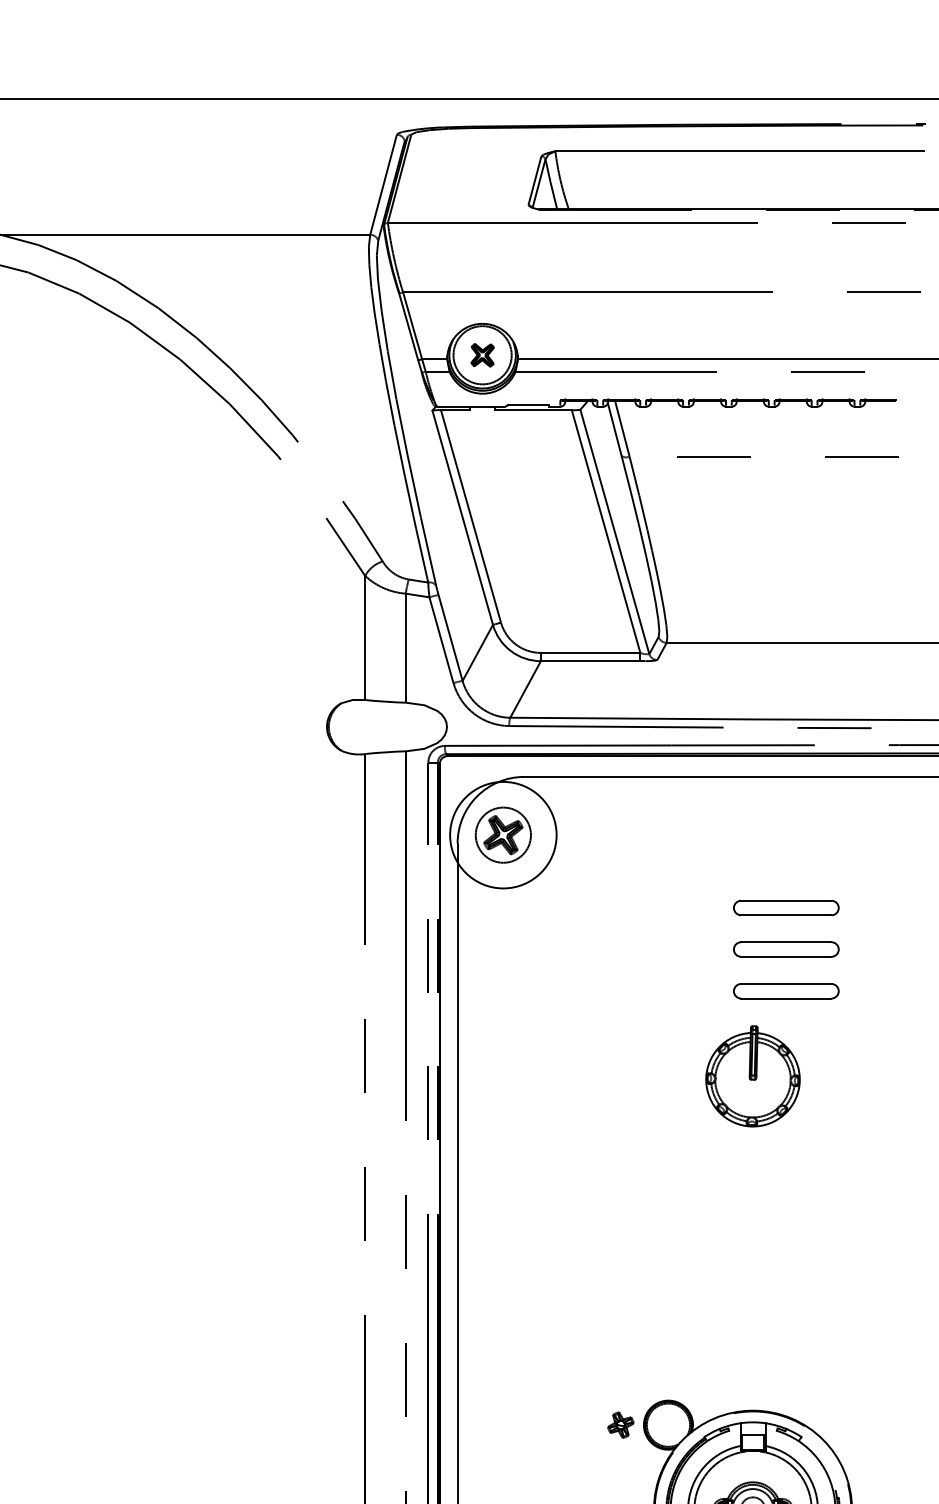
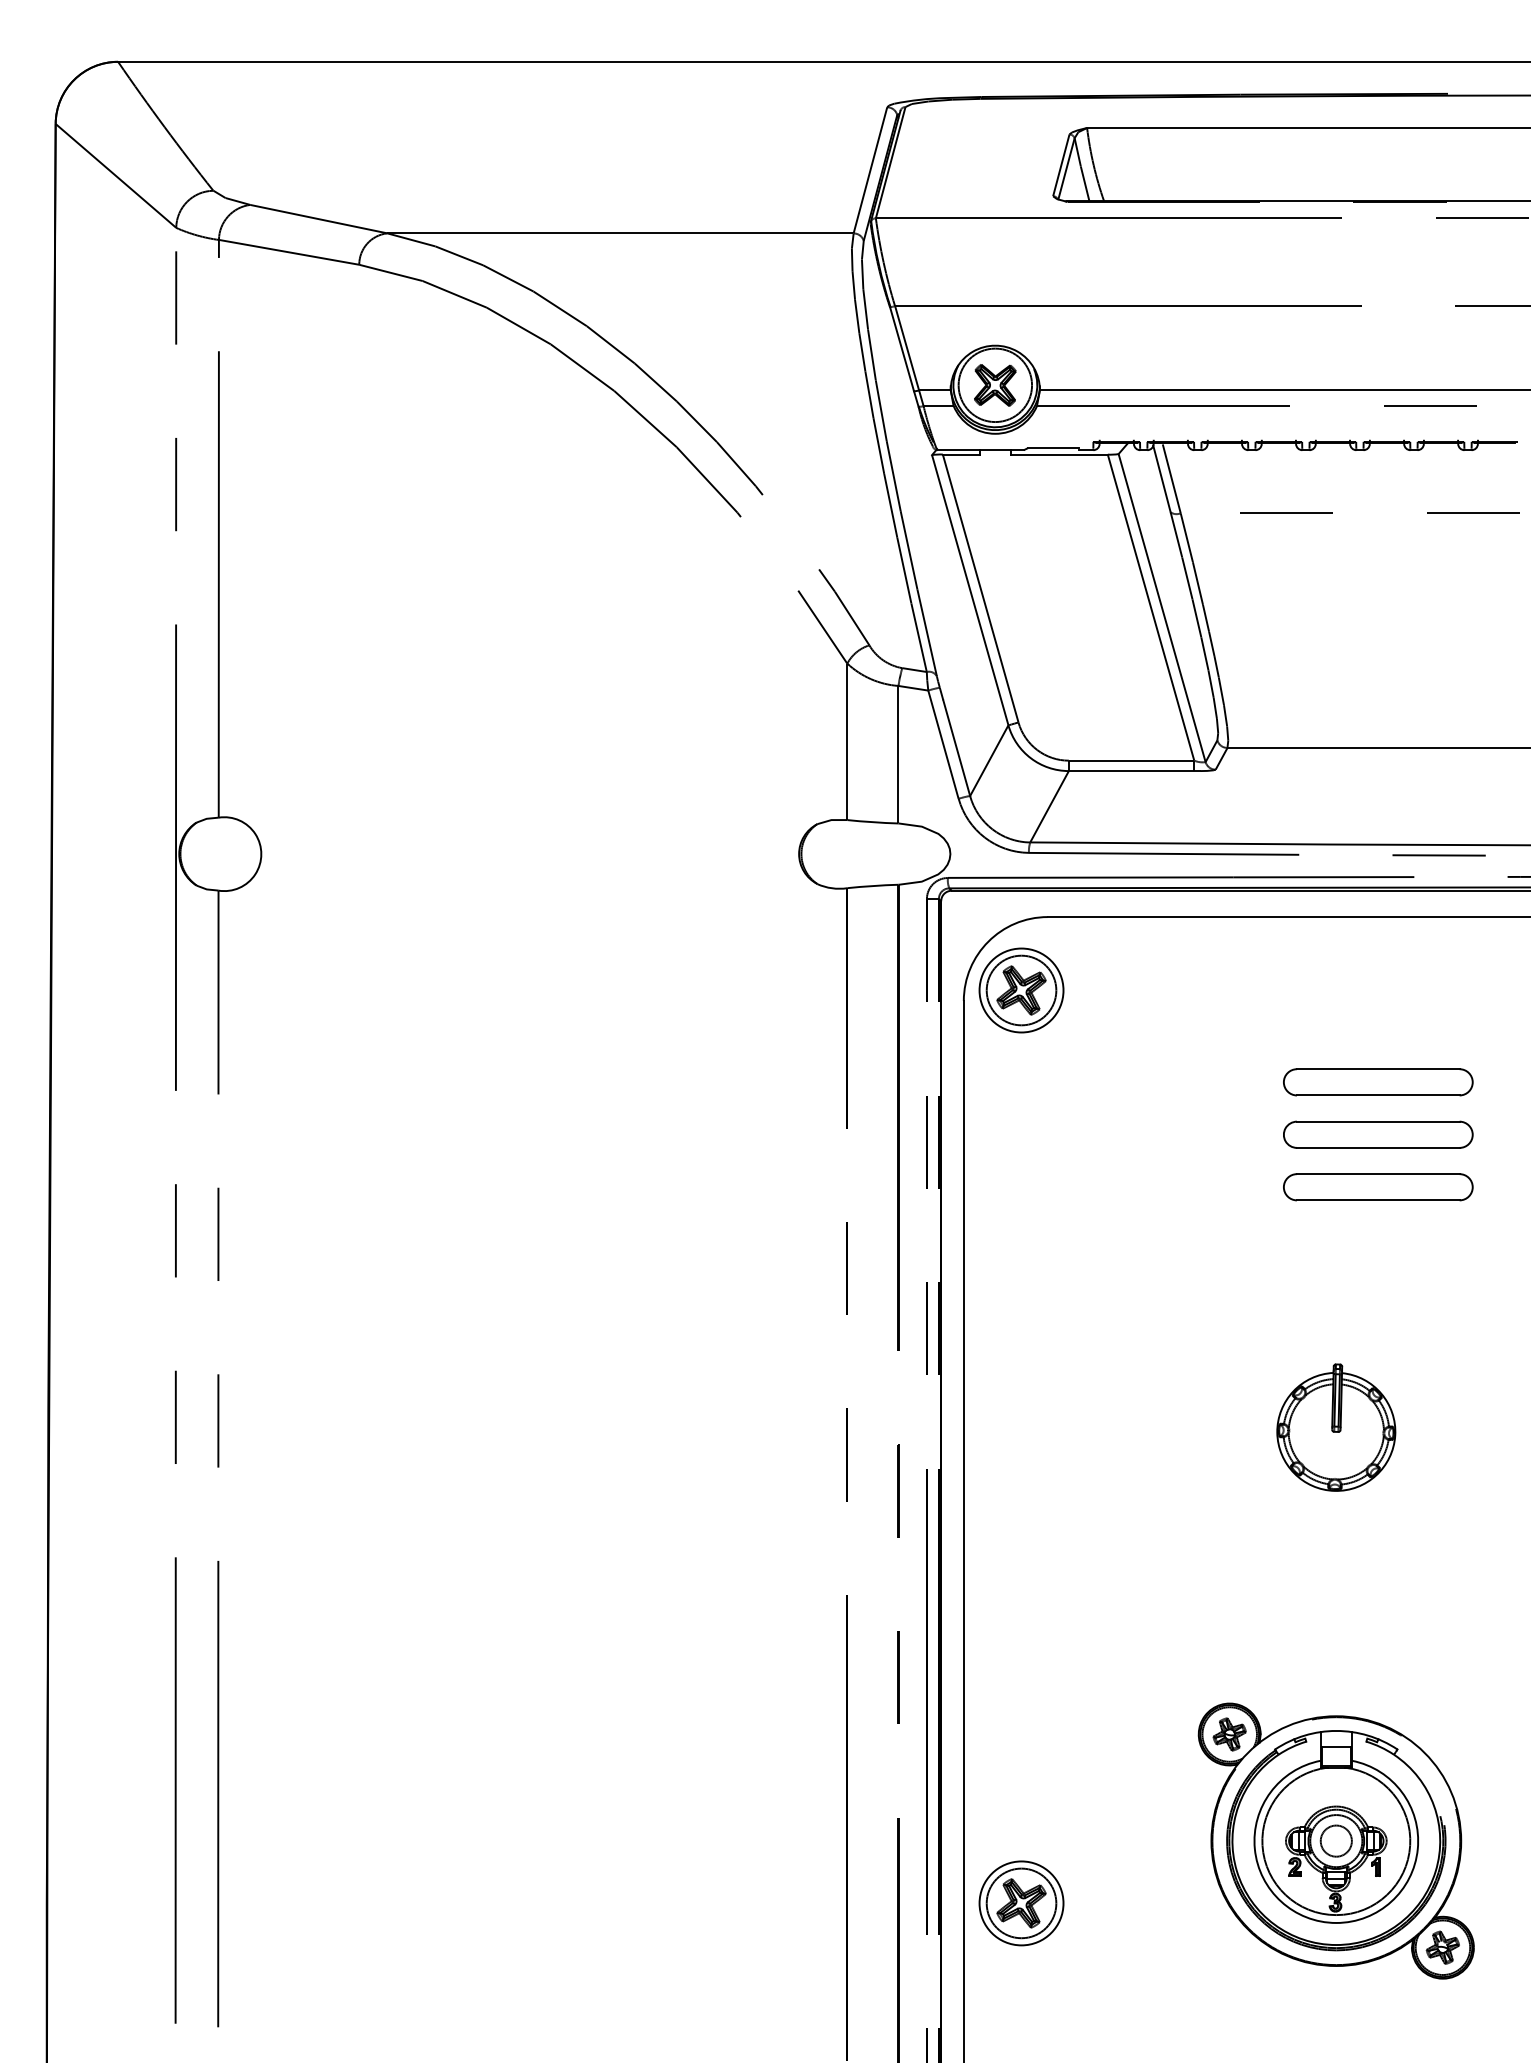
part: (482, 355) -> (995, 385), size x1.43
circle: (503, 835) -> (1021, 990), size x0.62
part: (786, 908) -> (1378, 1082), size x1.43
part: (786, 949) -> (1378, 1134), size x1.43
part: (786, 991) -> (1378, 1187), size x1.43
part: (753, 1076) -> (1336, 1427), moved
part: (620, 1425) -> (1229, 1734), moved

